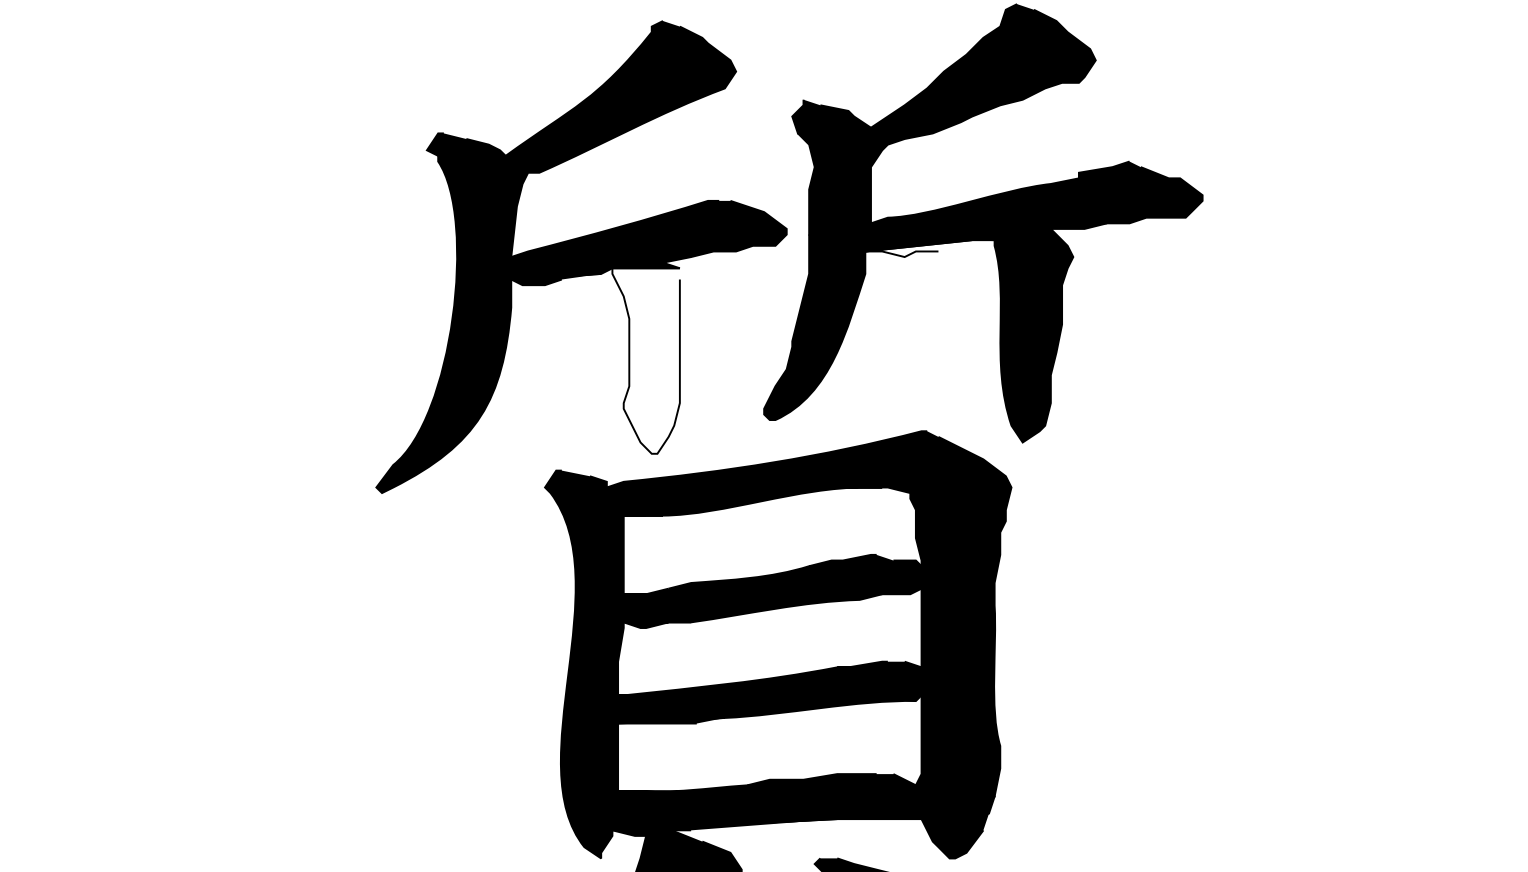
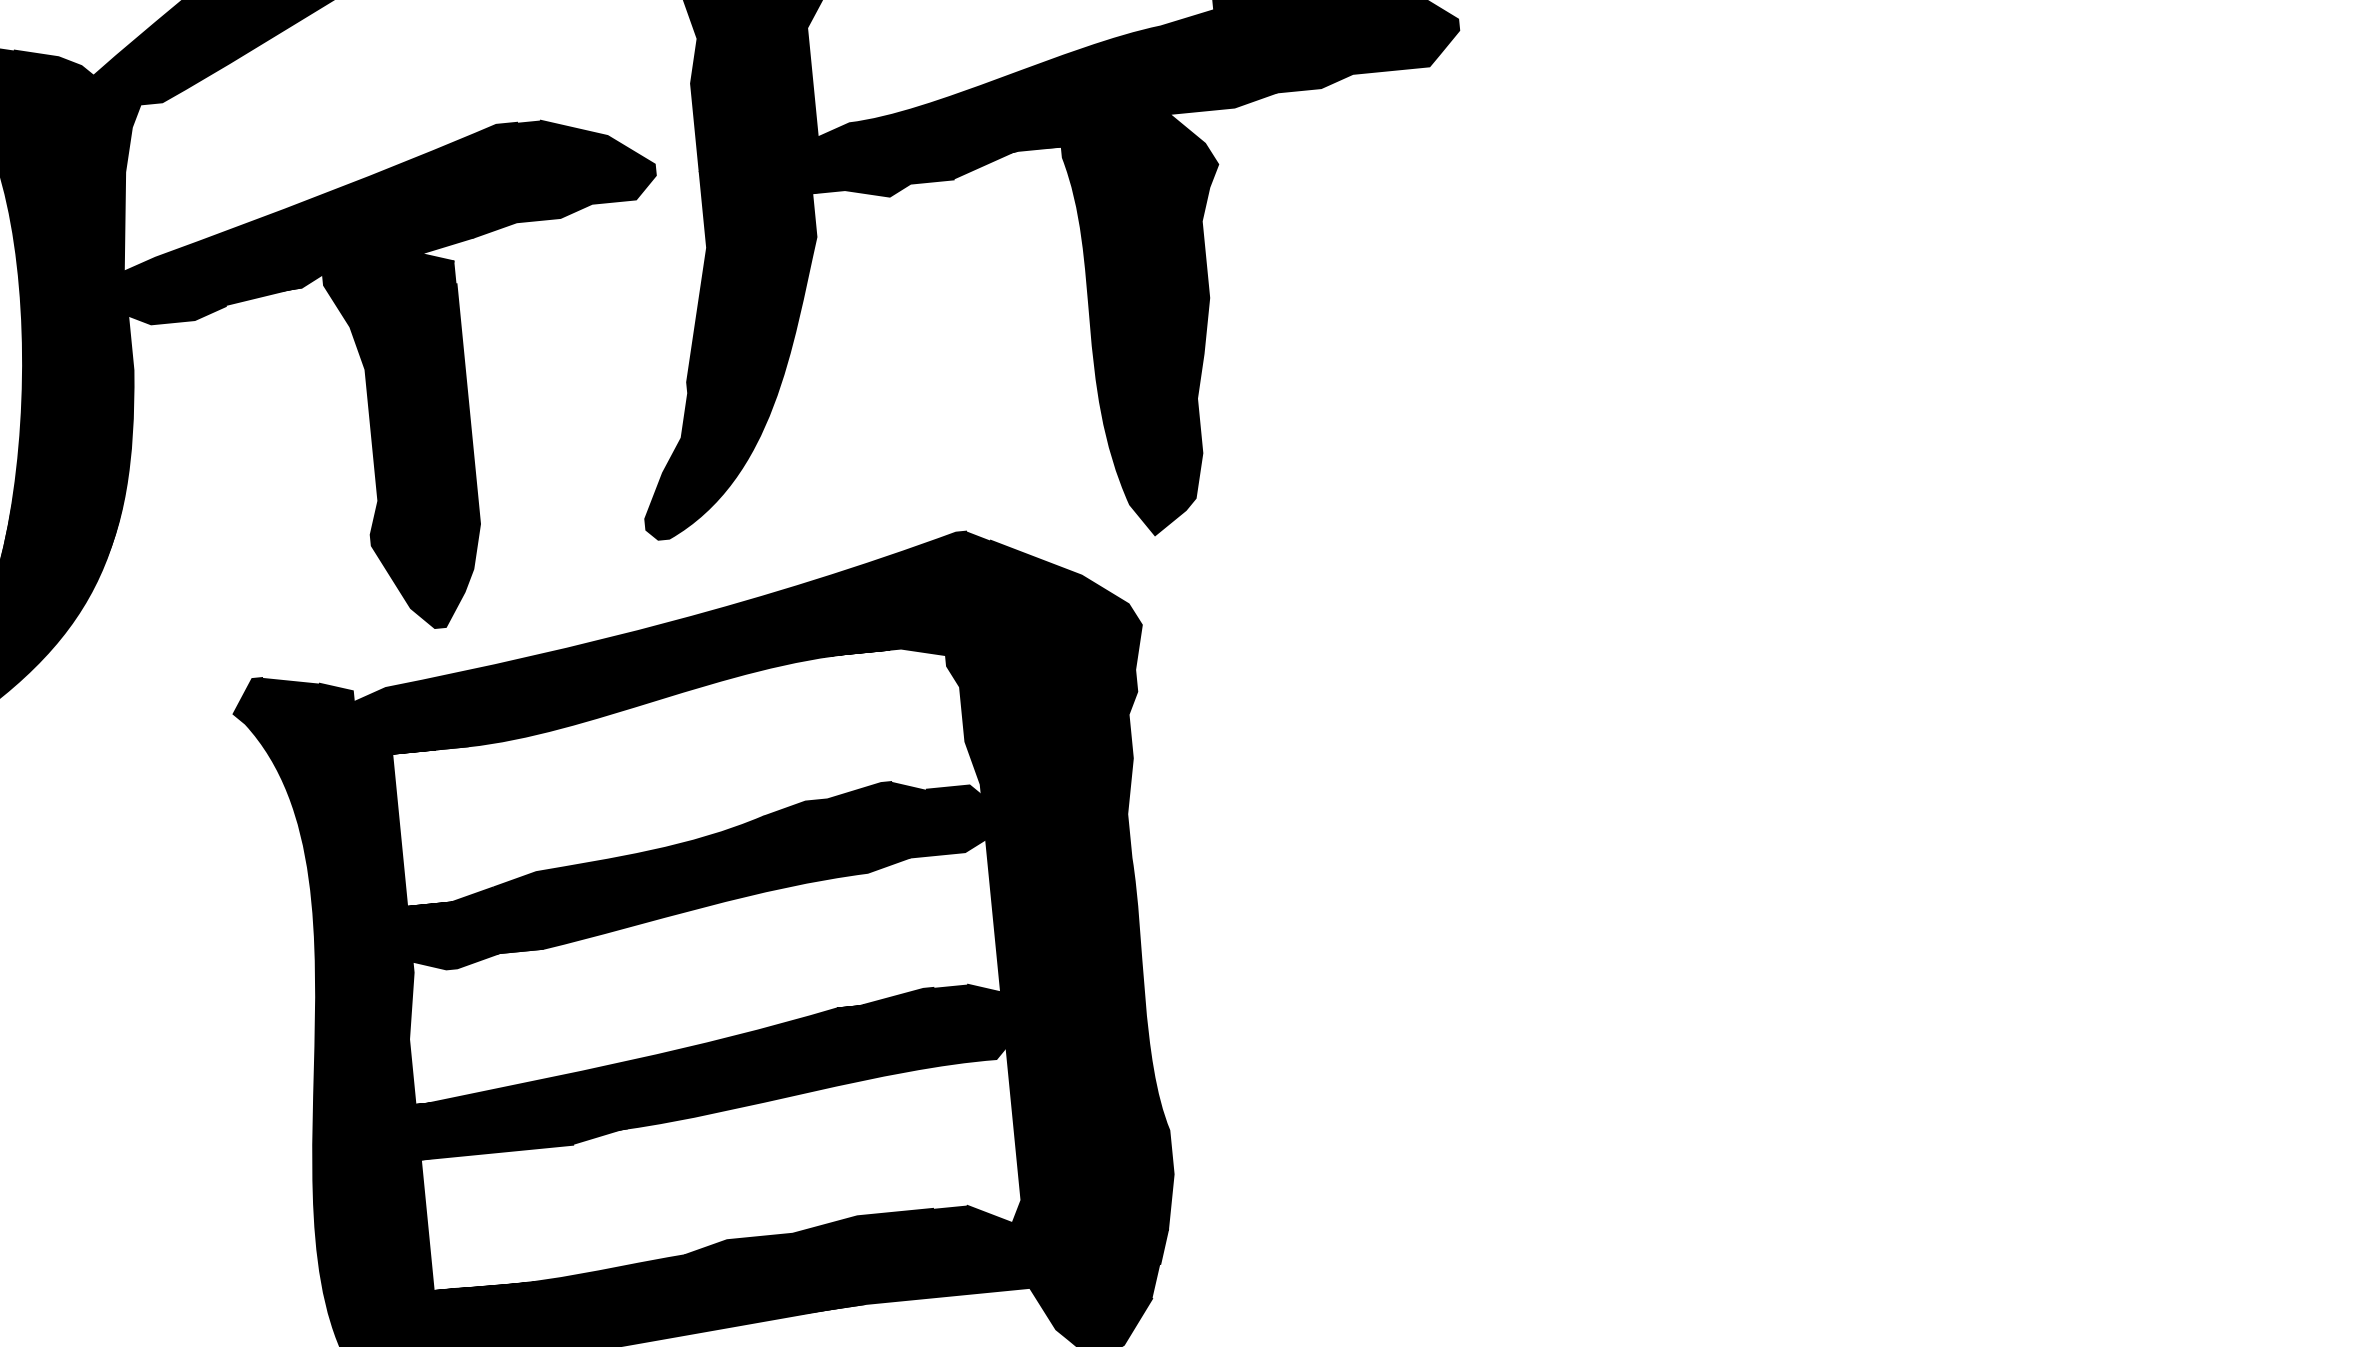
fill: (918, 248) -> (915, 177), added
fill: (645, 360) -> (404, 447), added

